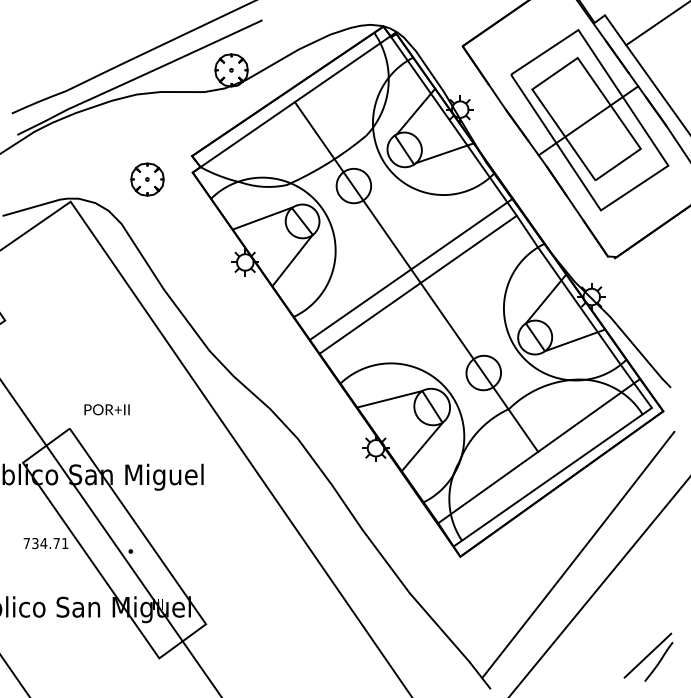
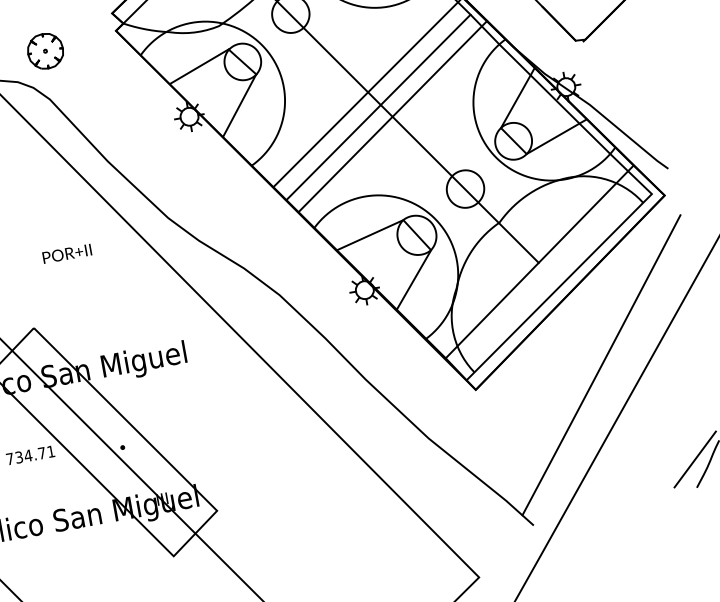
part: (147, 179) -> (45, 51), moved
line: (429, 295) -> (392, 116), added
text: (106, 409) -> (66, 253), moved

